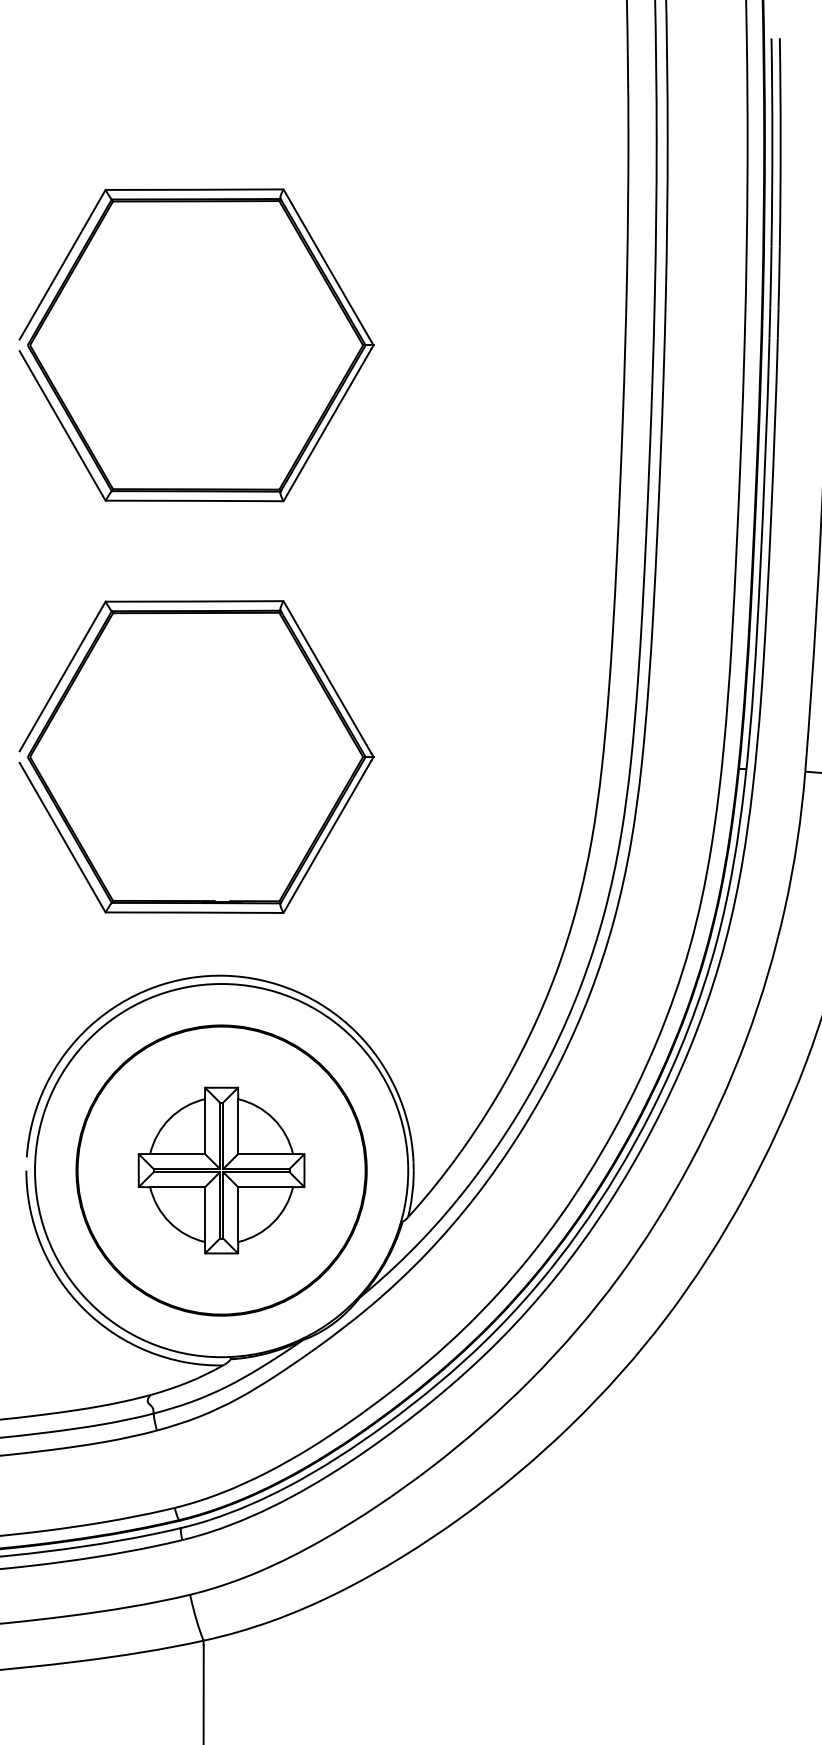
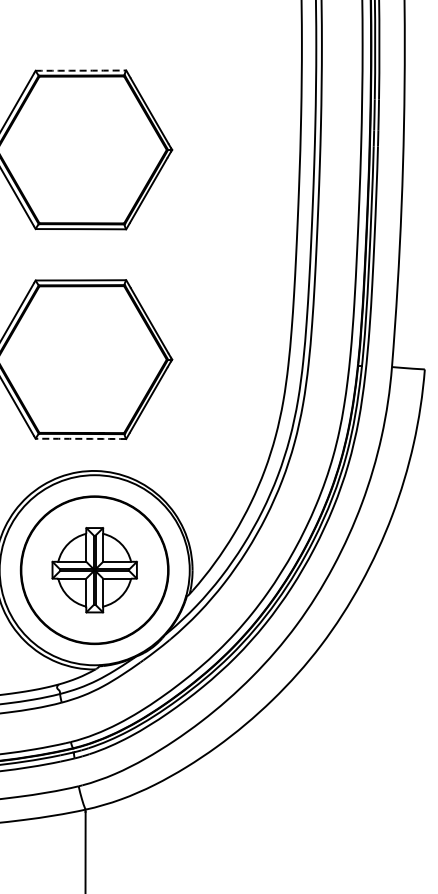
arc: (193, 189) -> (80, 70), solid -> dashed
arc: (193, 911) -> (80, 438), solid -> dashed

